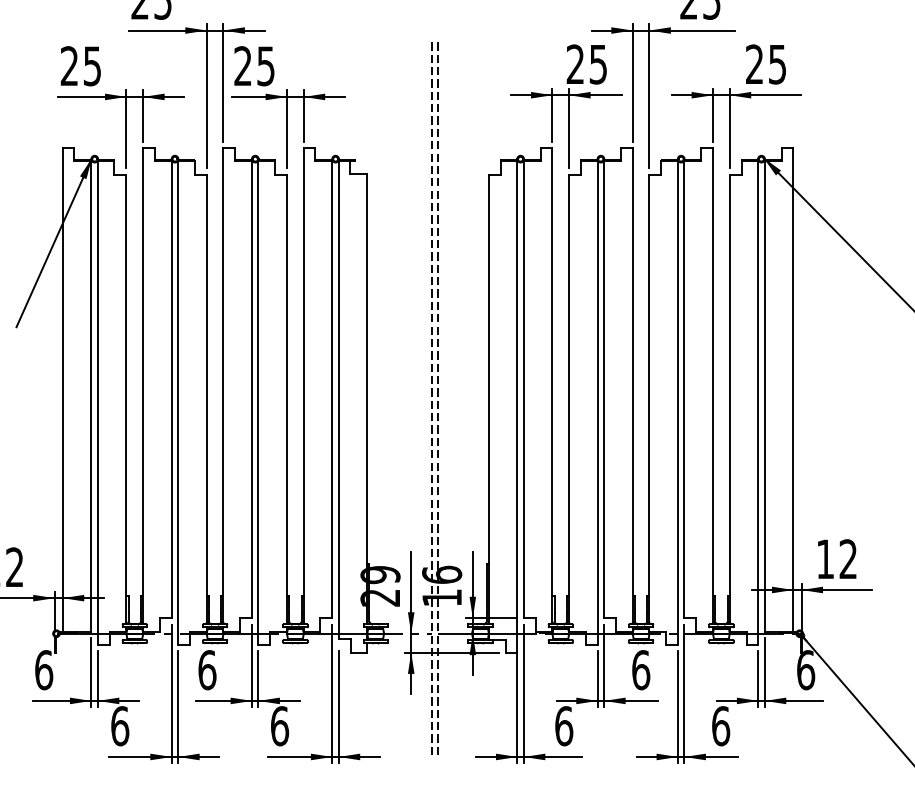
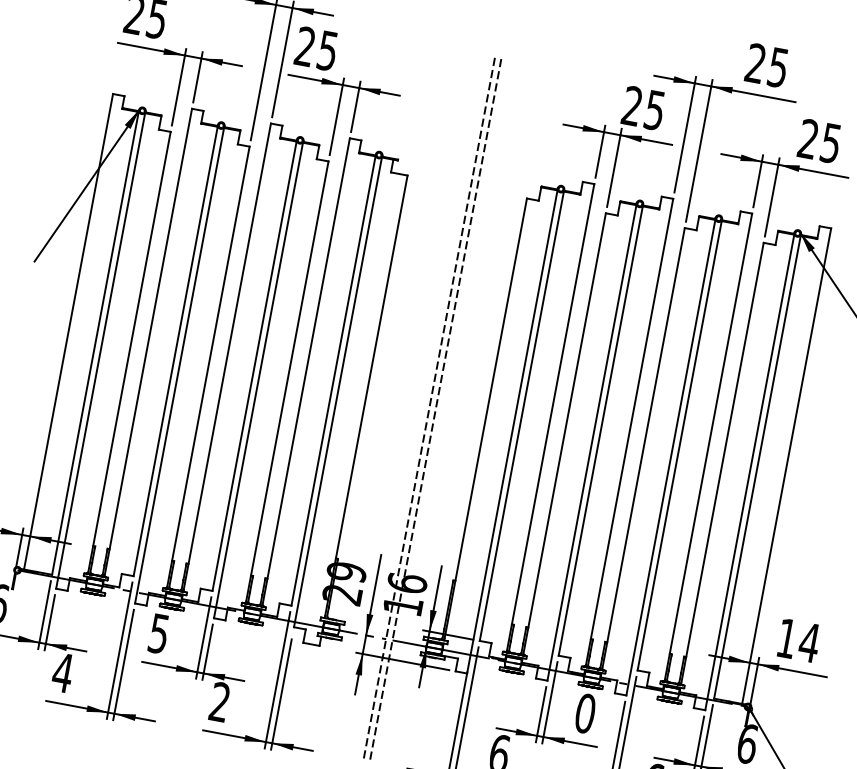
text: (847, 558) -> (808, 641), 12 -> 14
text: (207, 670) -> (159, 634), 6 -> 5
text: (641, 670) -> (585, 713), 6 -> 0
text: (119, 726) -> (62, 673), 6 -> 4
text: (280, 726) -> (220, 702), 6 -> 2

